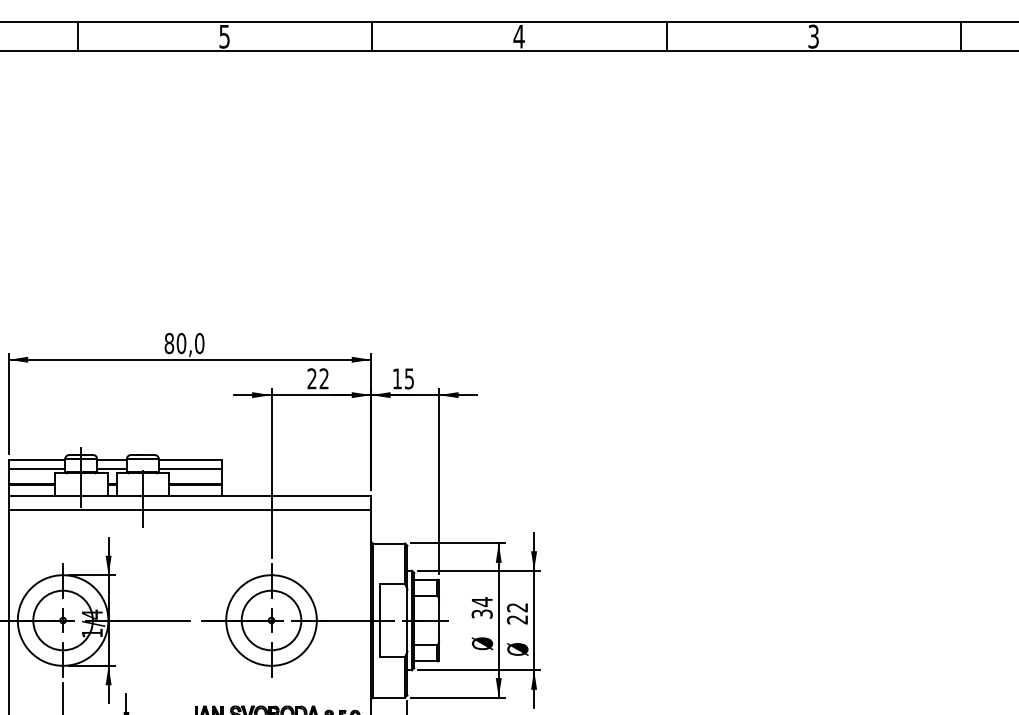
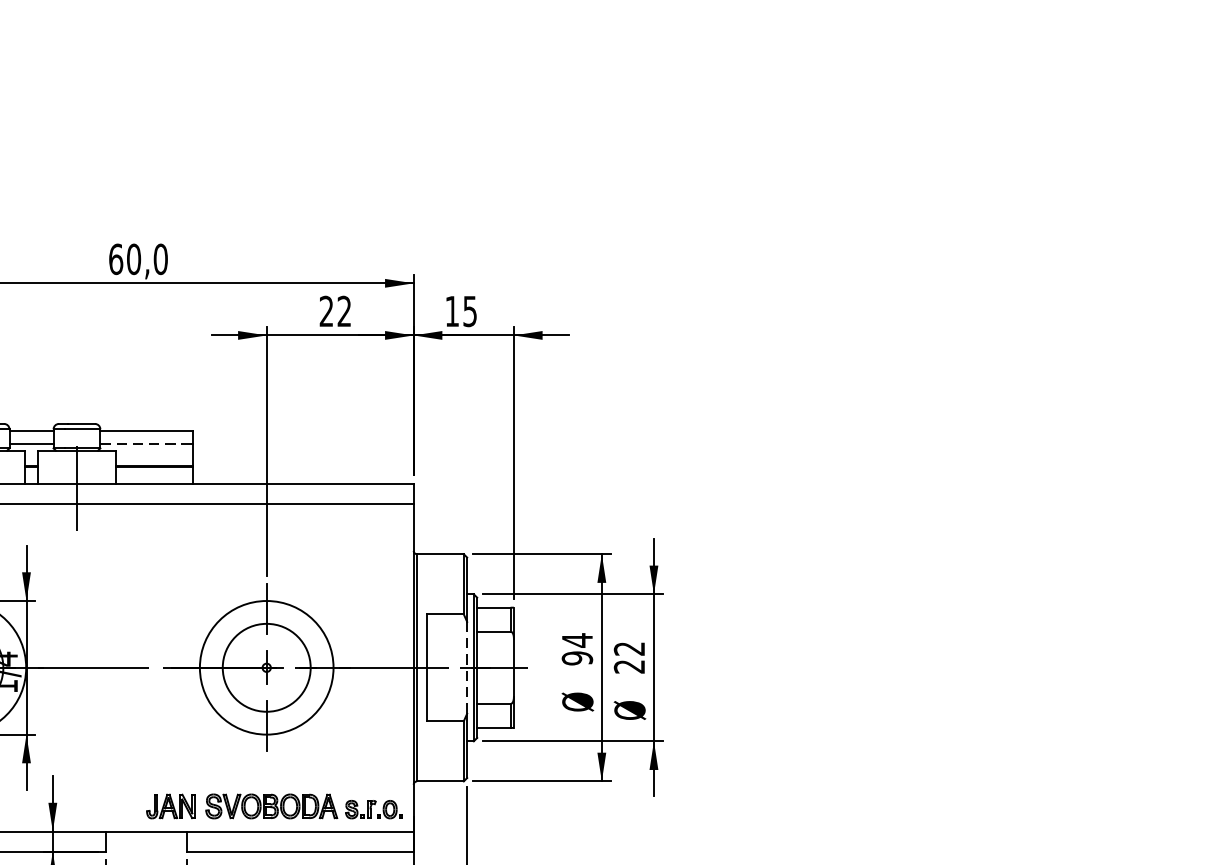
text: (169, 342) -> (116, 257), 80,0 -> 60,0
line: (190, 468) -> (147, 443), solid -> dashed
text: (481, 613) -> (576, 657), 34 -> 94
line: (407, 621) -> (467, 669), solid -> dashed

